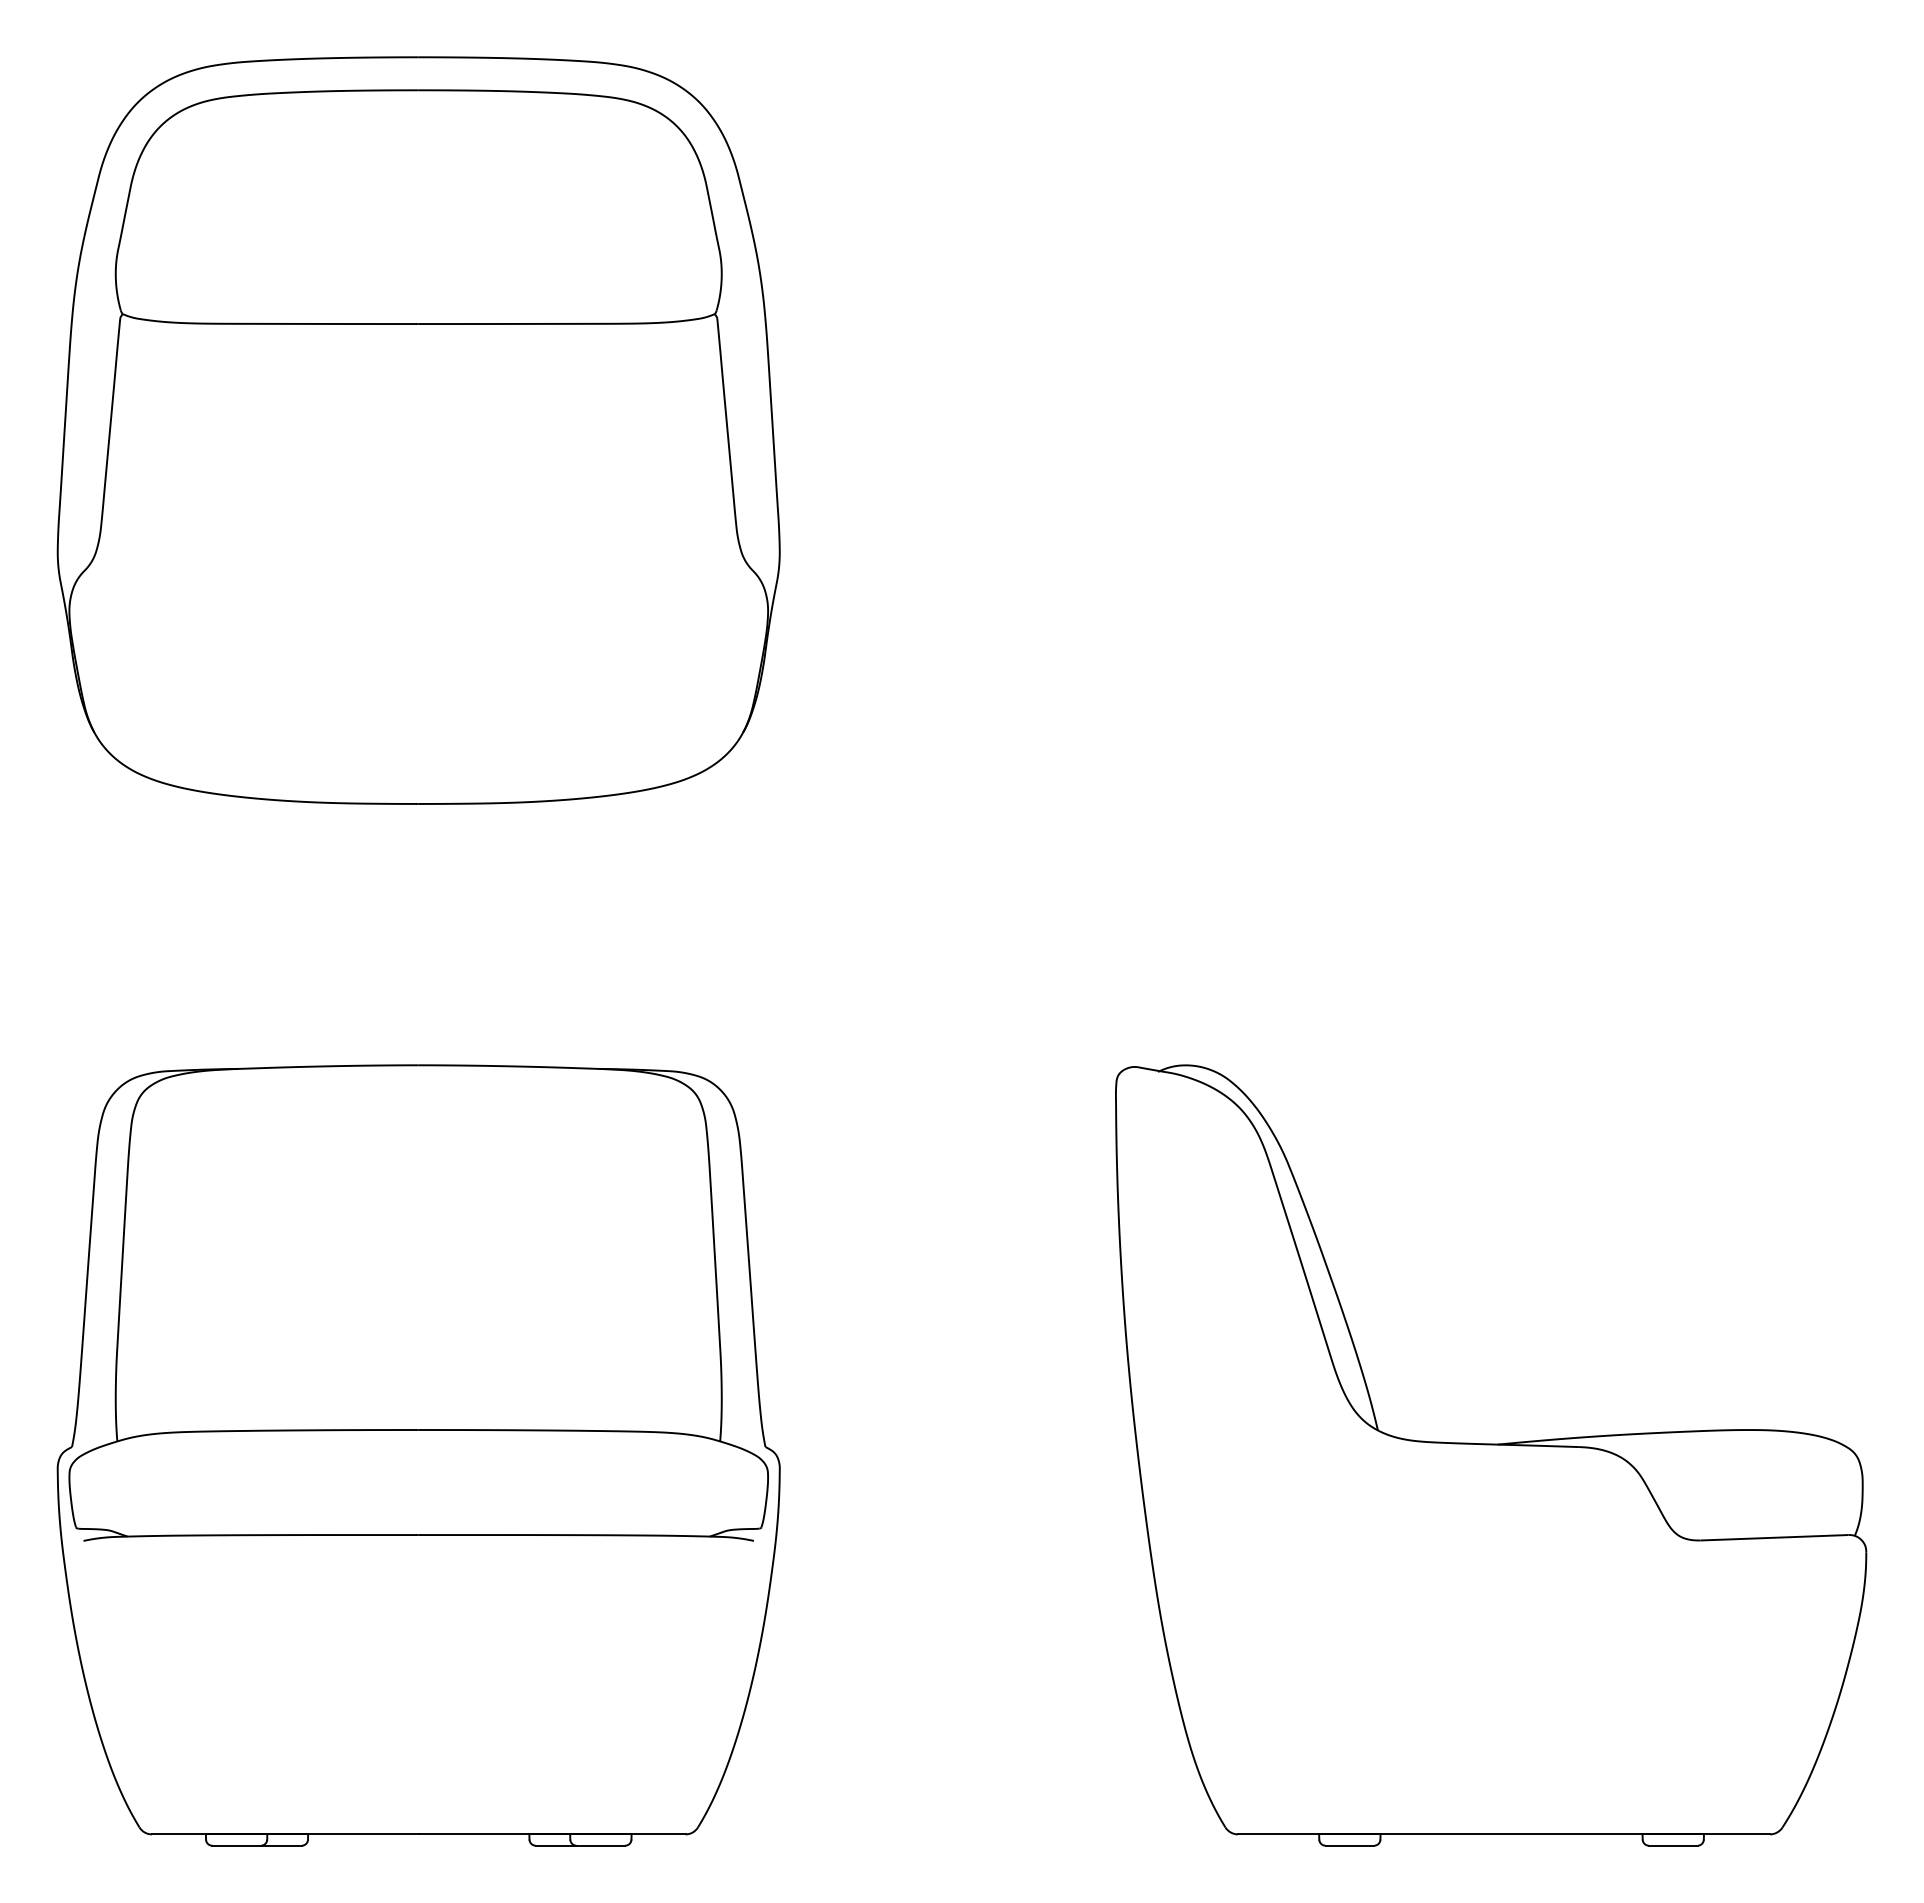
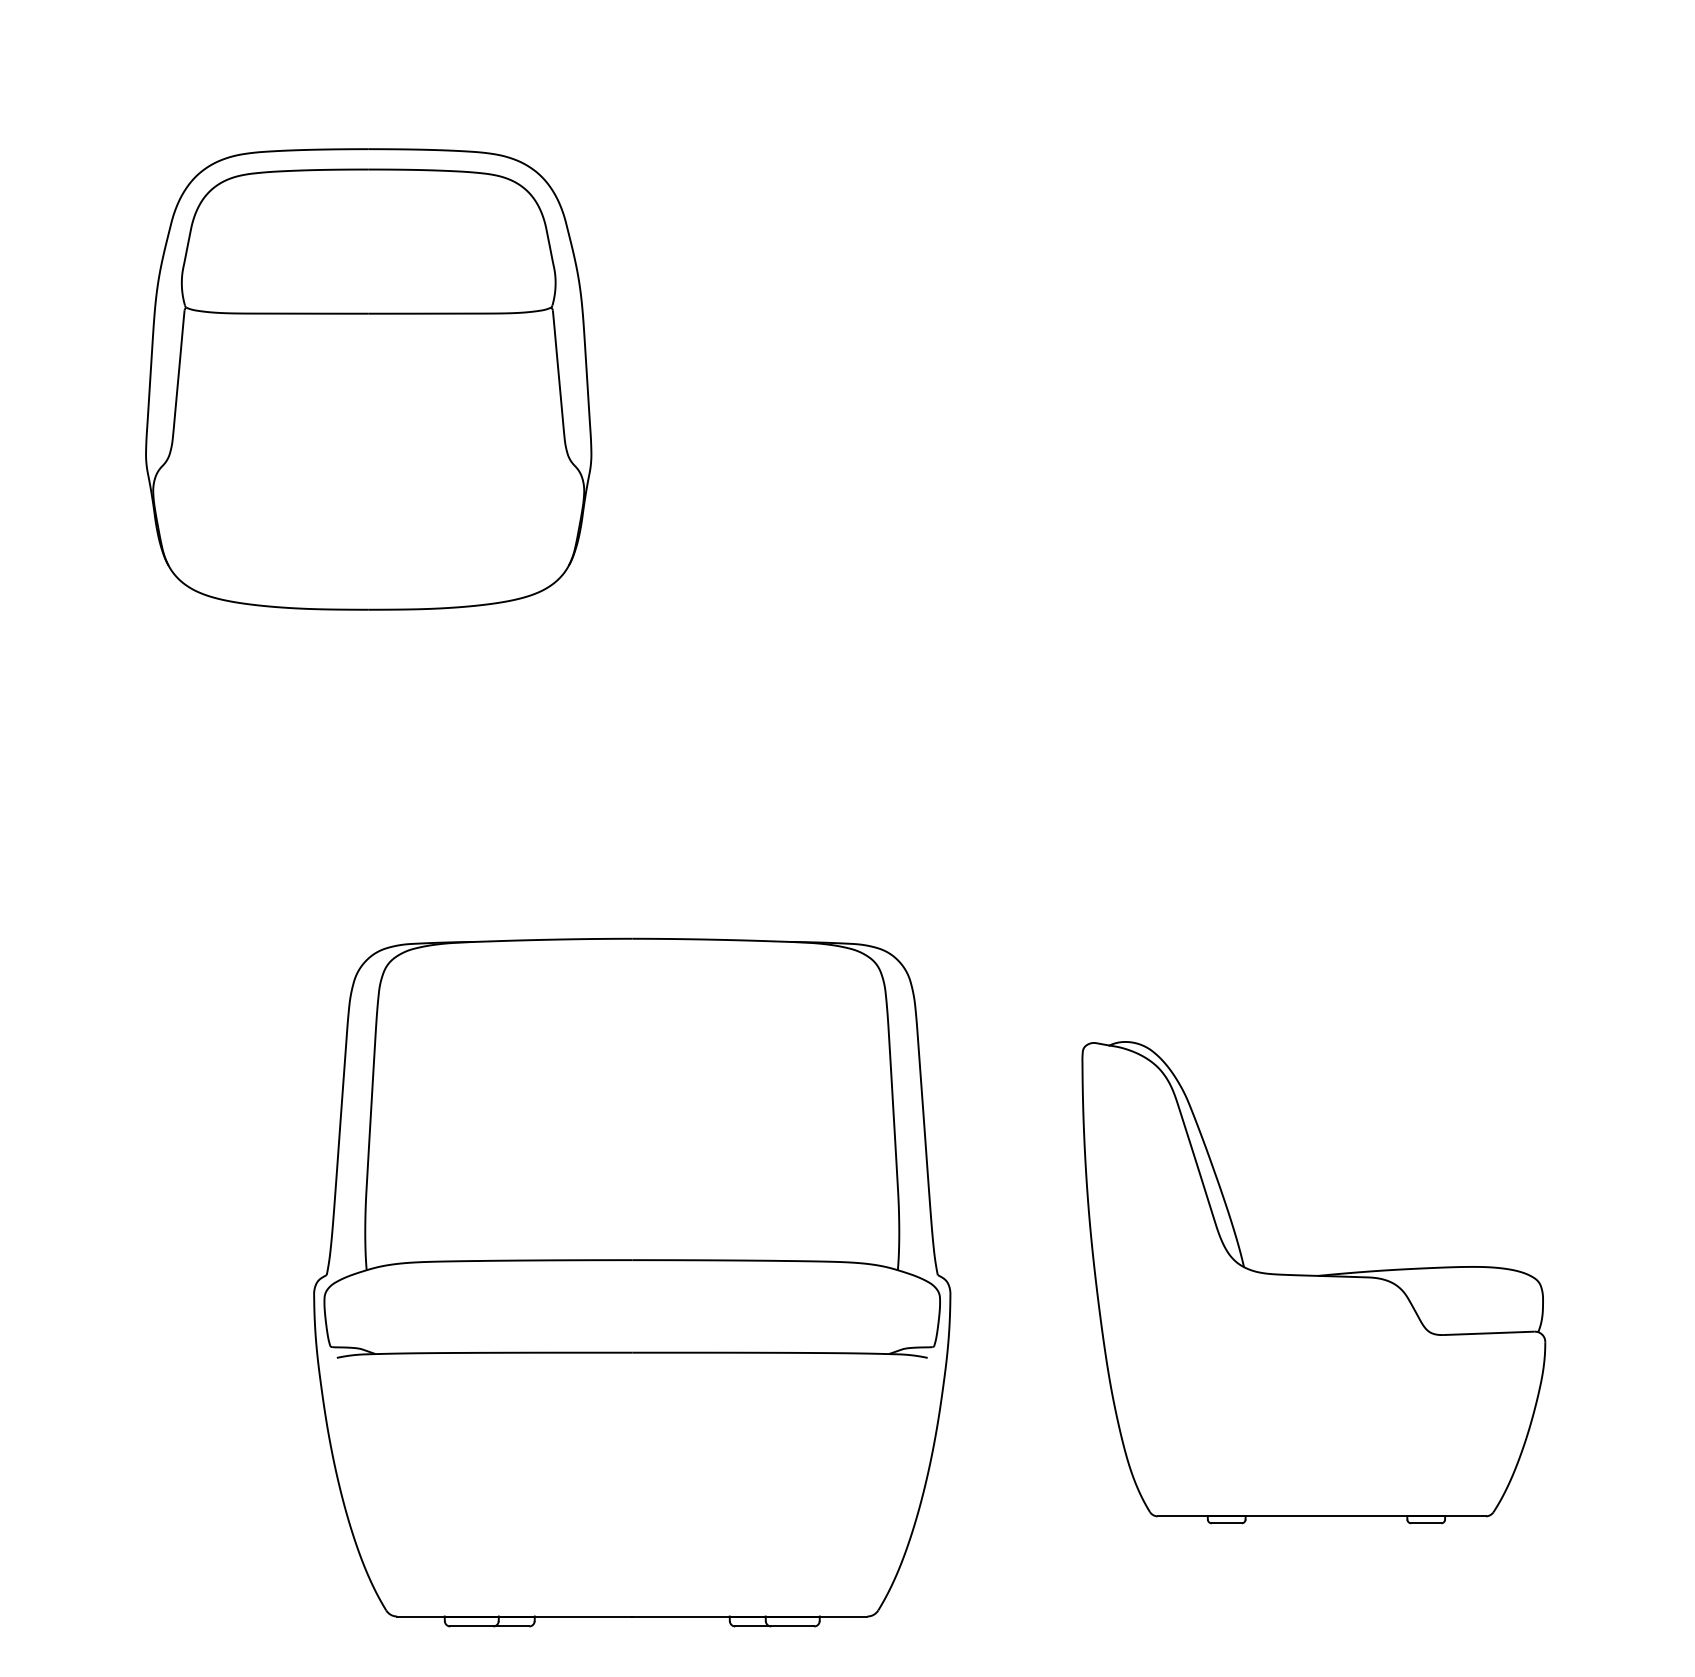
part: (418, 430) -> (368, 379), size x0.7
part: (418, 1455) -> (632, 1282), moved
part: (1491, 1455) -> (1314, 1282), size x0.7

